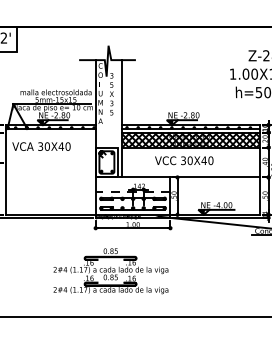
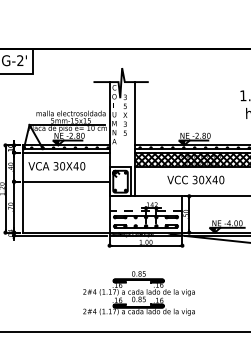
line: (50, 132) -> (65, 152), added
line: (50, 162) -> (65, 181), added
part: (110, 271) -> (138, 293), moved

